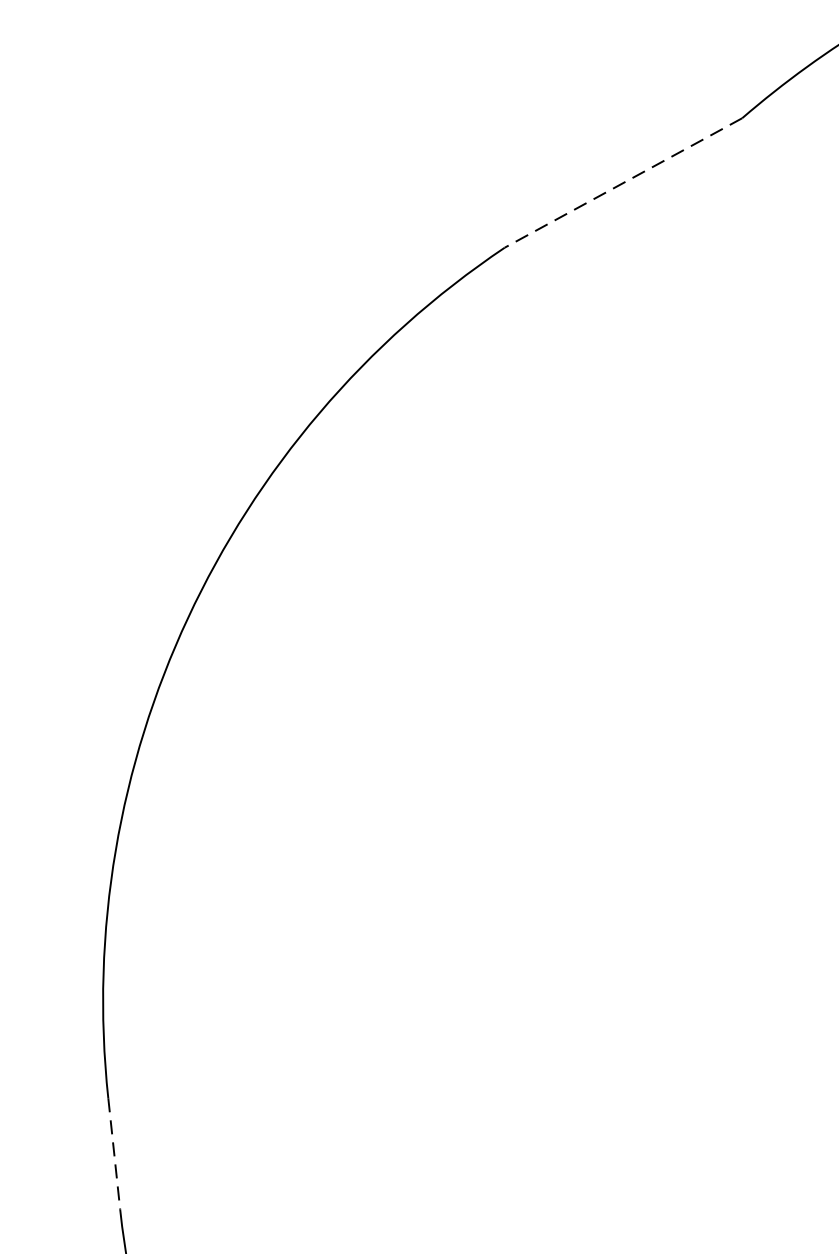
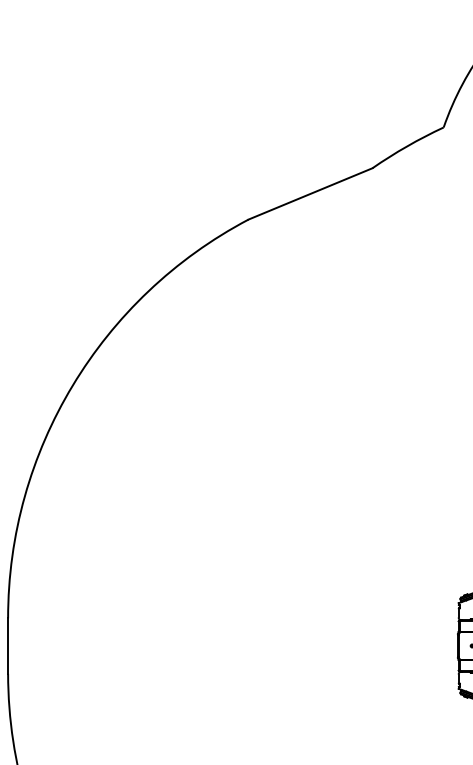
line: (623, 184) -> (310, 194), dashed -> solid
line: (115, 1154) -> (8, 646), dashed -> solid

